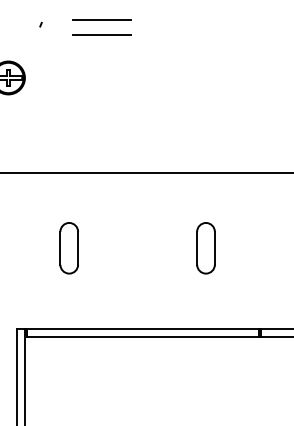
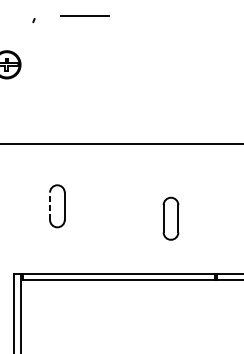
line: (101, 34) -> (84, 28), removed
line: (60, 247) -> (50, 205), solid -> dashed
part: (205, 248) -> (170, 218), moved

